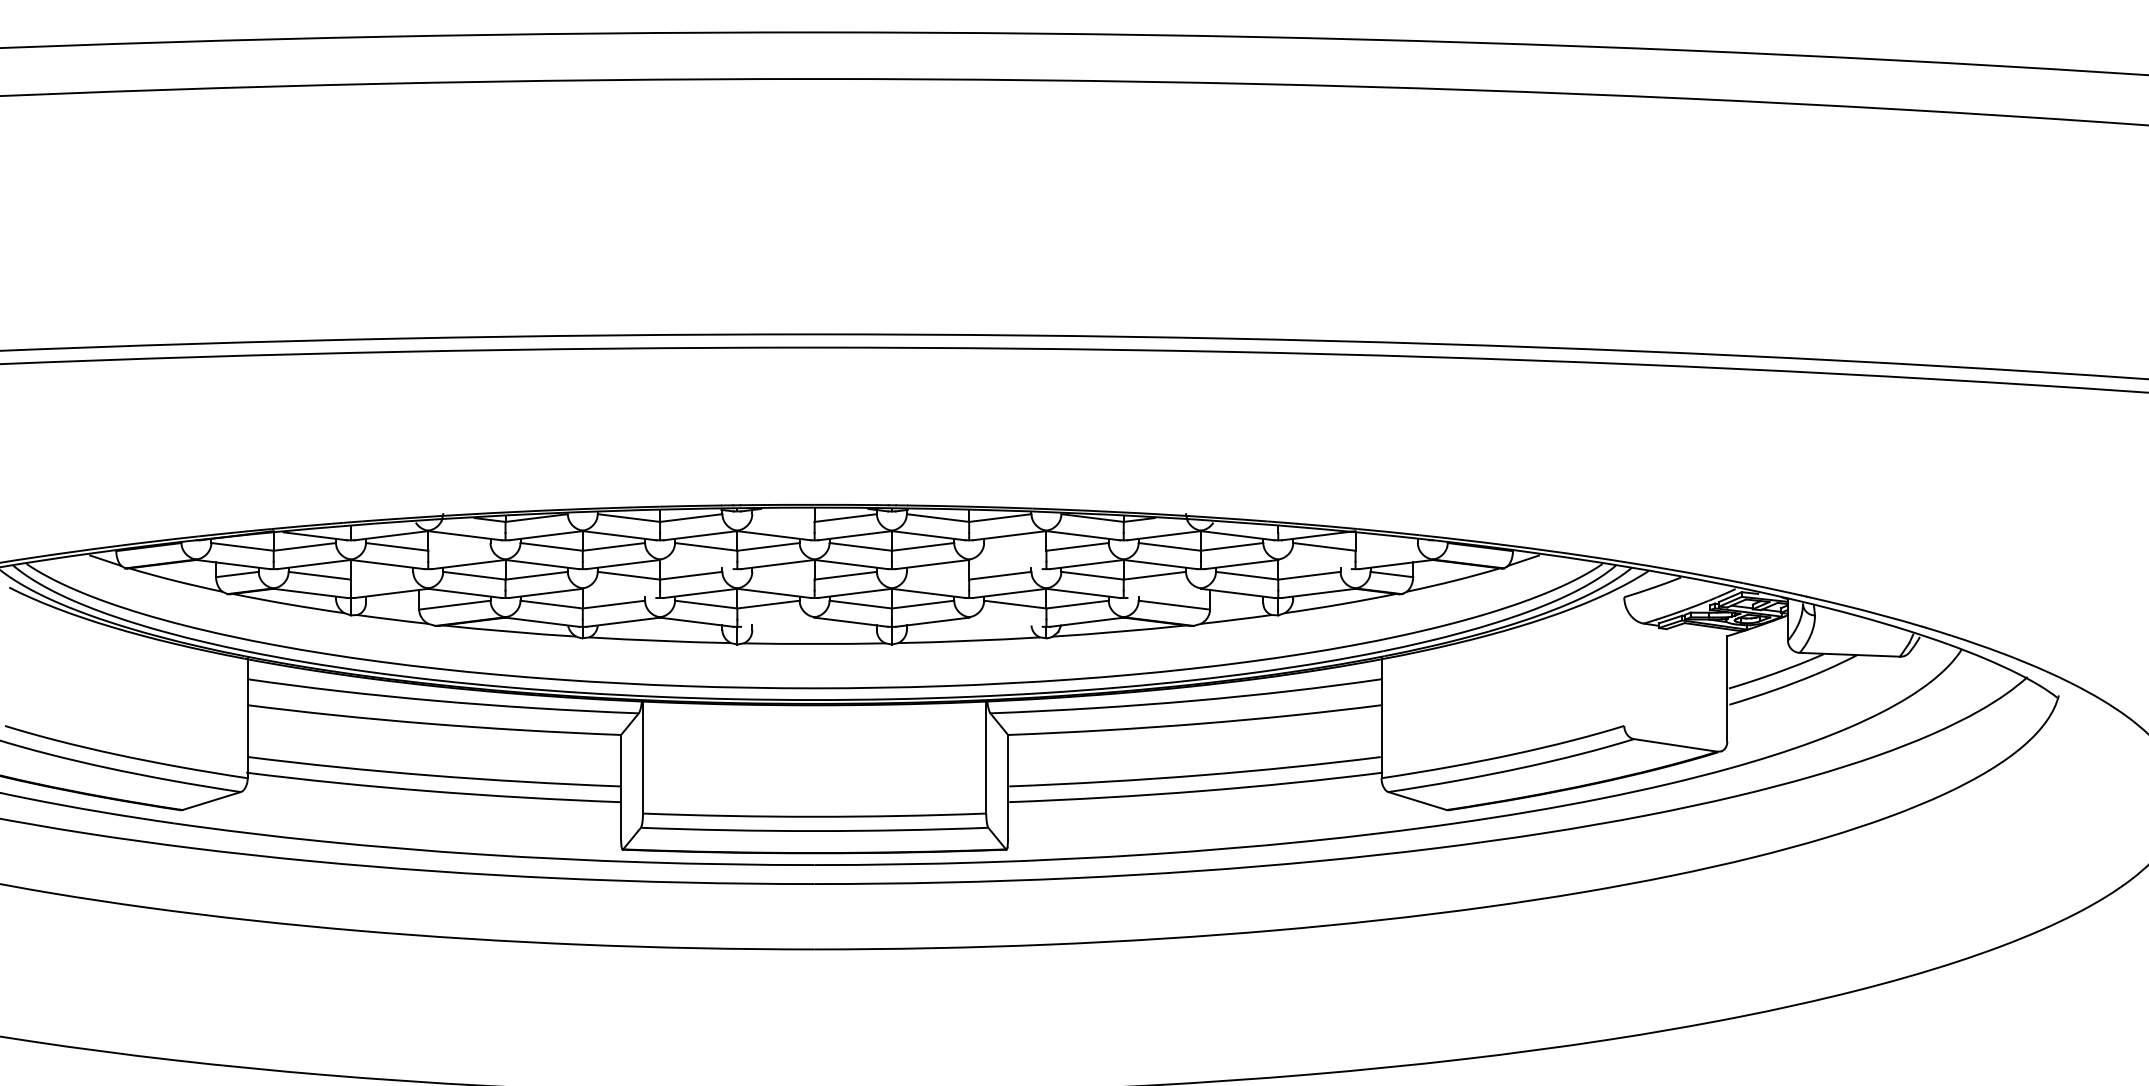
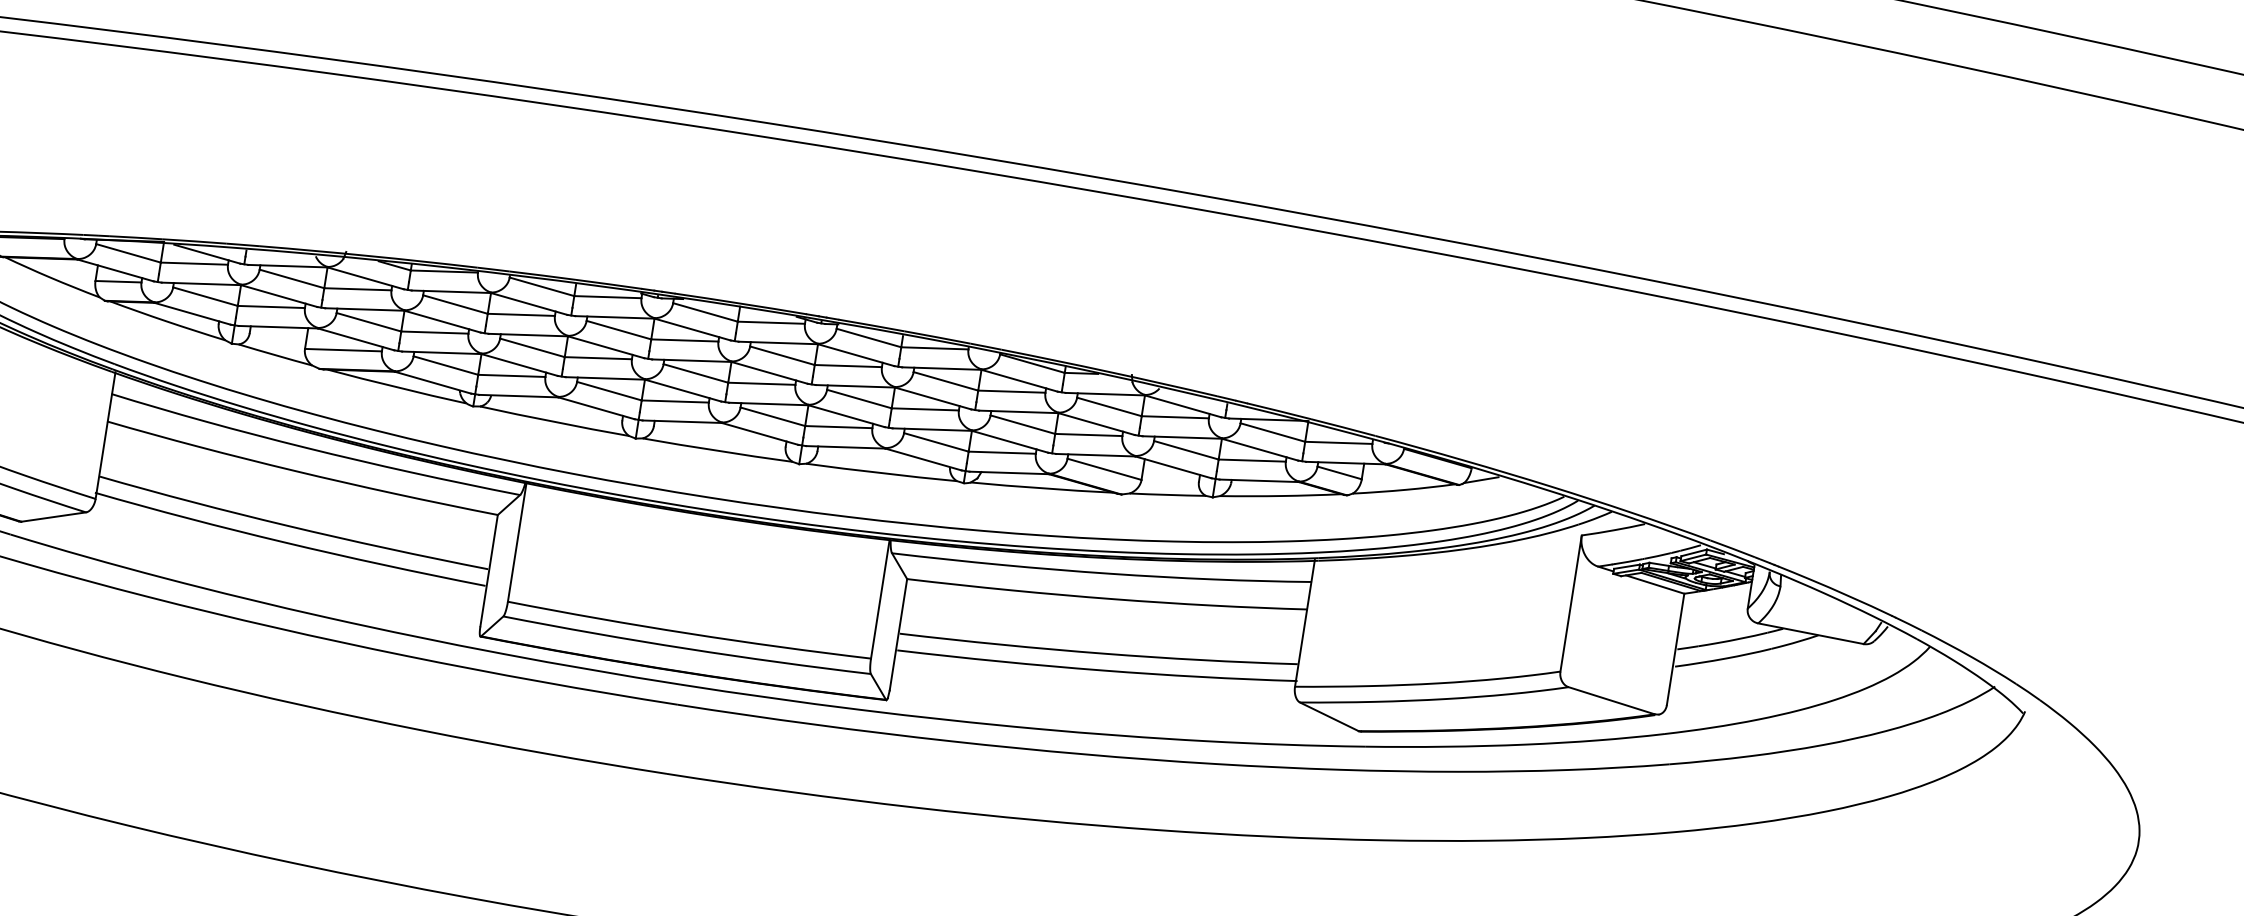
line: (783, 517) -> (705, 311), added
line: (459, 546) -> (358, 288), added
line: (1015, 546) -> (946, 380), added
line: (1386, 546) -> (1338, 442), added
line: (696, 564) -> (605, 347), added
line: (1005, 564) -> (932, 398), added
line: (1314, 564) -> (1259, 449), added
line: (381, 575) -> (270, 306), added
line: (783, 575) -> (695, 373), added
line: (937, 575) -> (858, 398), added
line: (619, 593) -> (519, 365), added
line: (1164, 593) -> (1096, 455), added
line: (777, 621) -> (682, 420), added
line: (1005, 621) -> (923, 458), added
line: (1698, 631) -> (1654, 584), added
line: (1624, 661) -> (1571, 603), added

